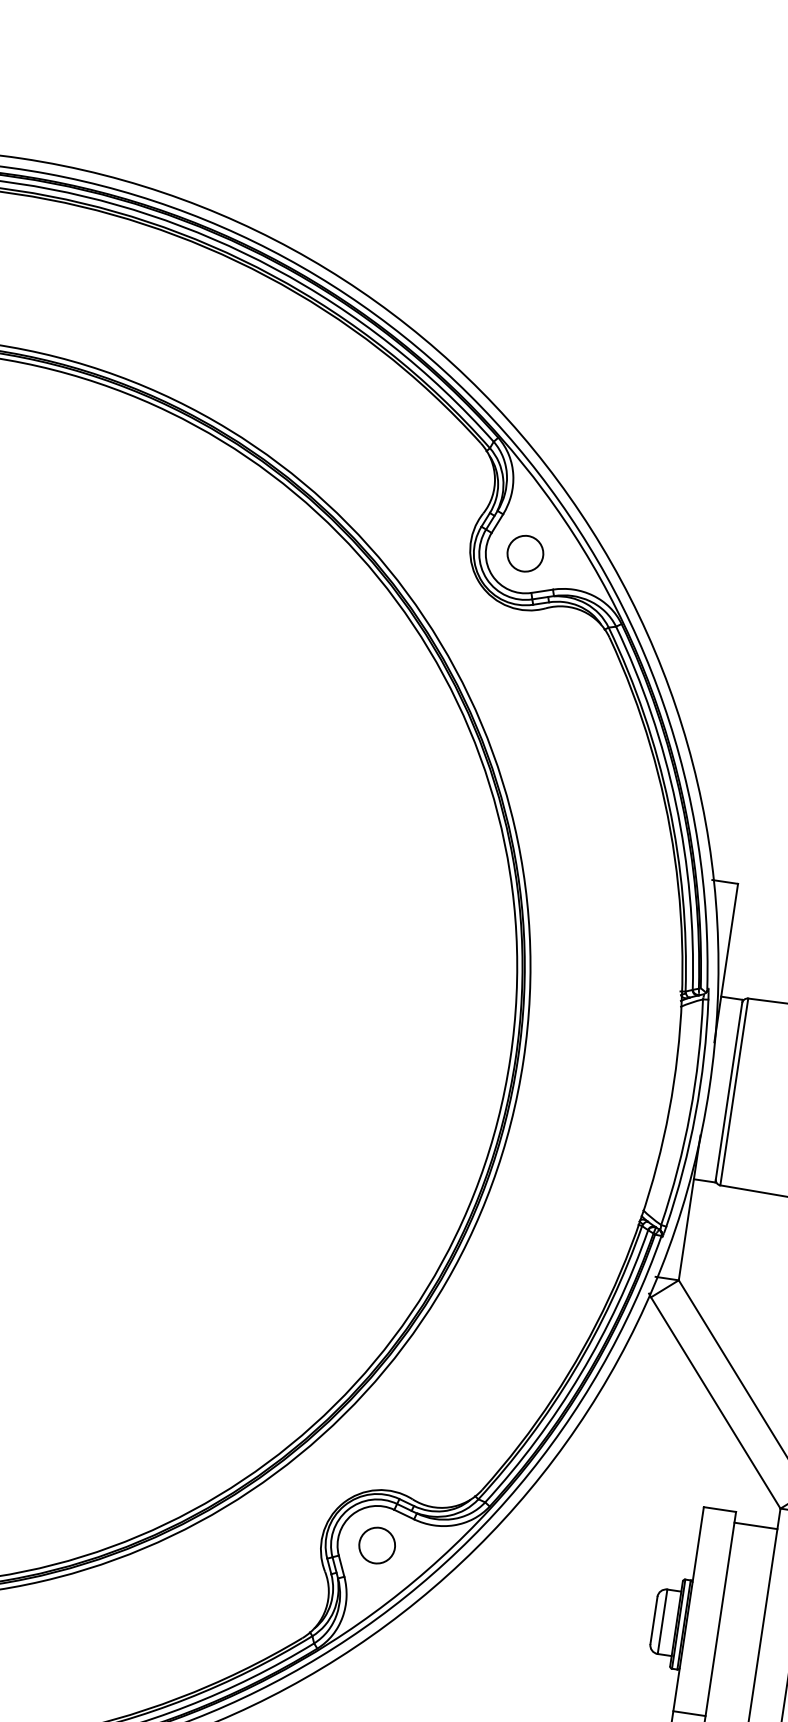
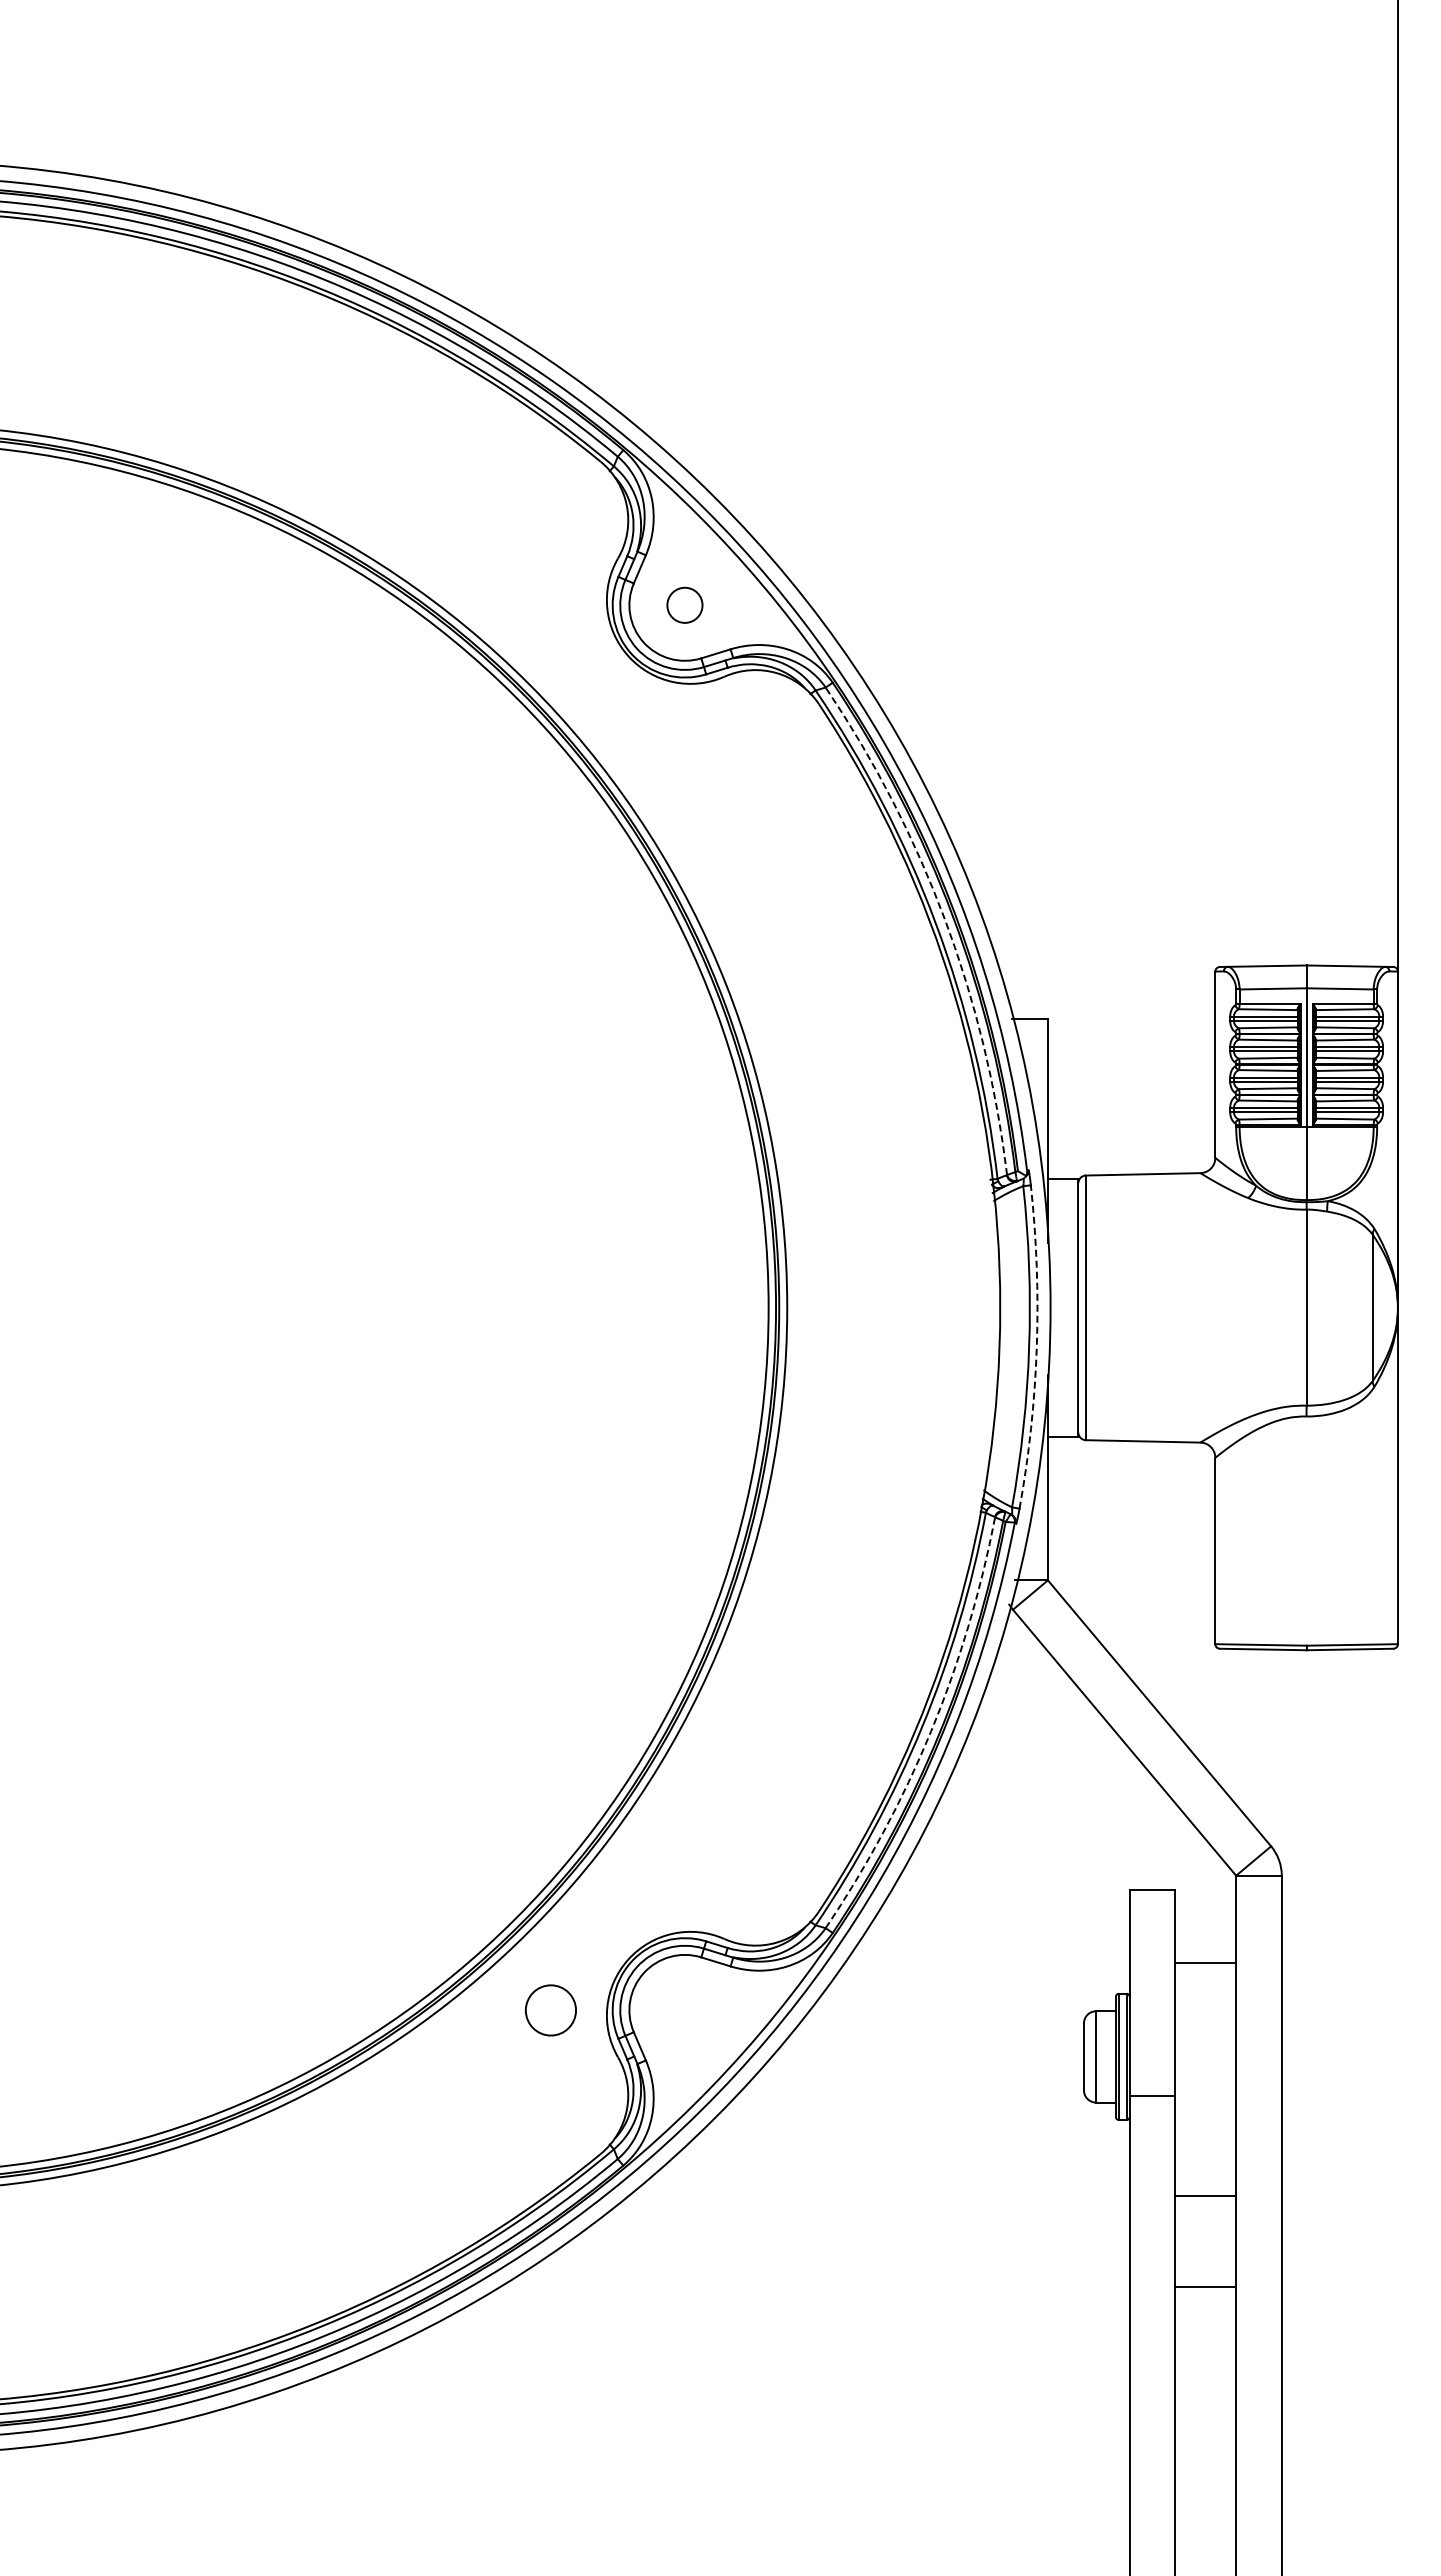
circle: (525, 553) -> (684, 605), size x0.7
arc: (676, 803) -> (945, 920), solid -> dashed
arc: (695, 1114) -> (1036, 1347), solid -> dashed
arc: (580, 1374) -> (931, 1731), solid -> dashed
line: (755, 1525) -> (1205, 1962), moved
circle: (376, 1545) -> (550, 2010), moved
line: (689, 1713) -> (1152, 2095), moved

